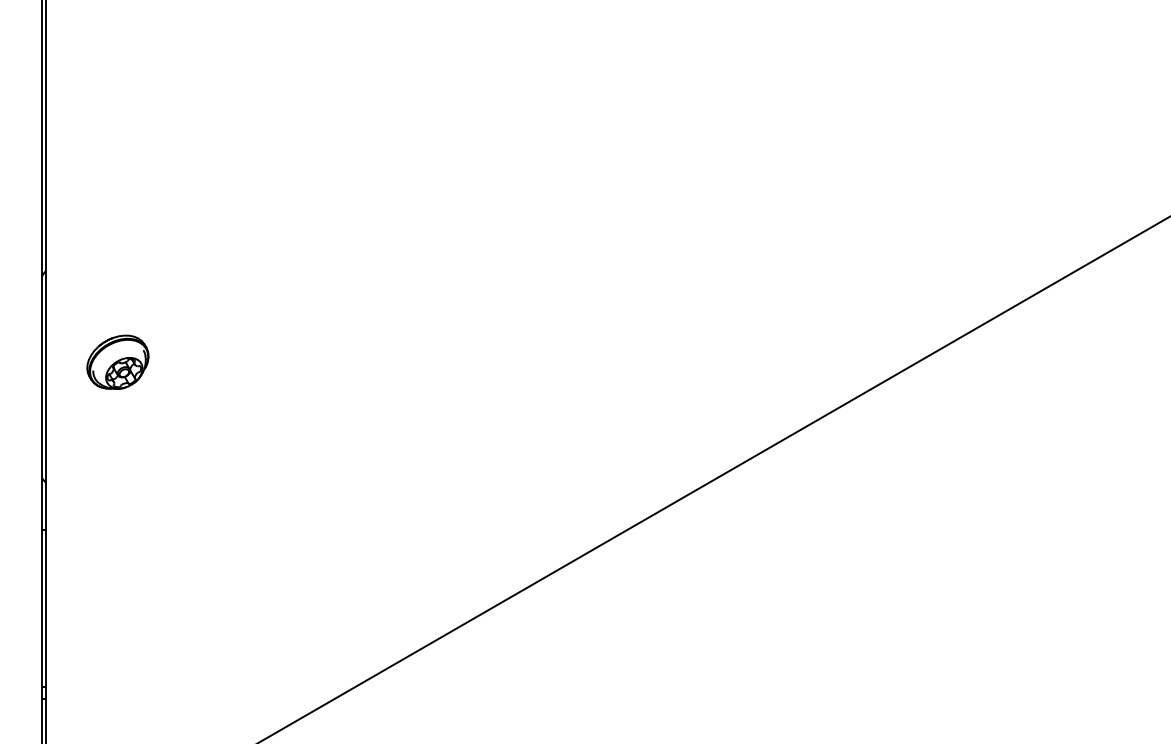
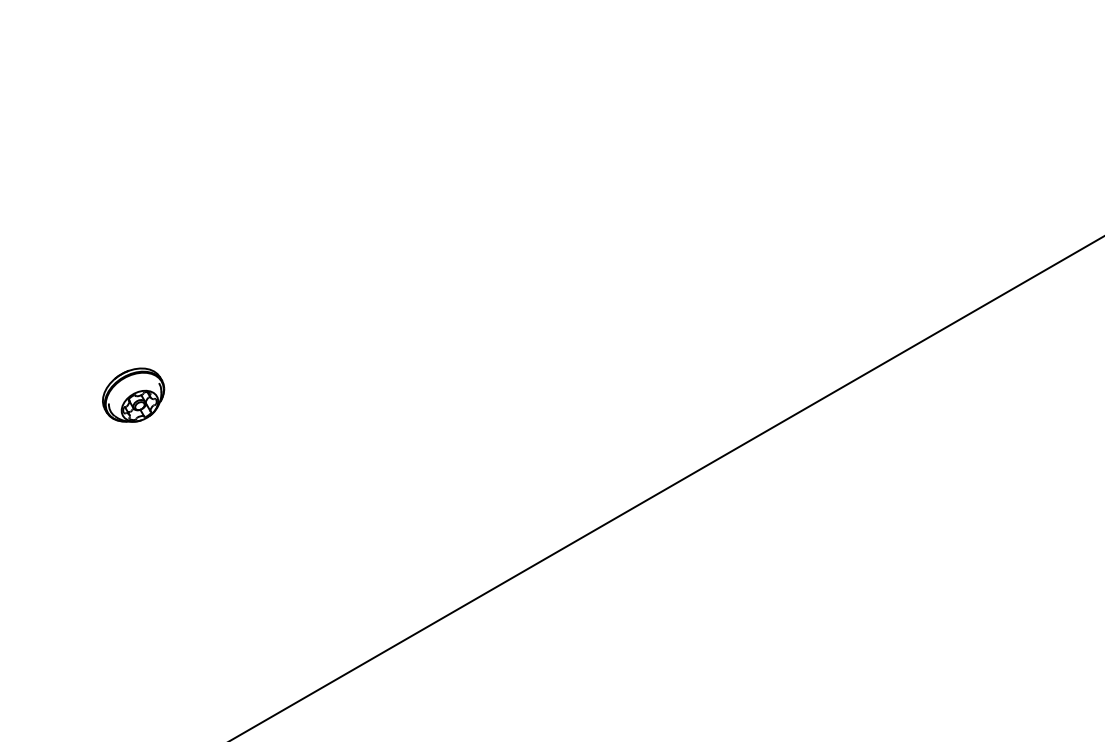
part: (117, 361) -> (133, 394), moved

